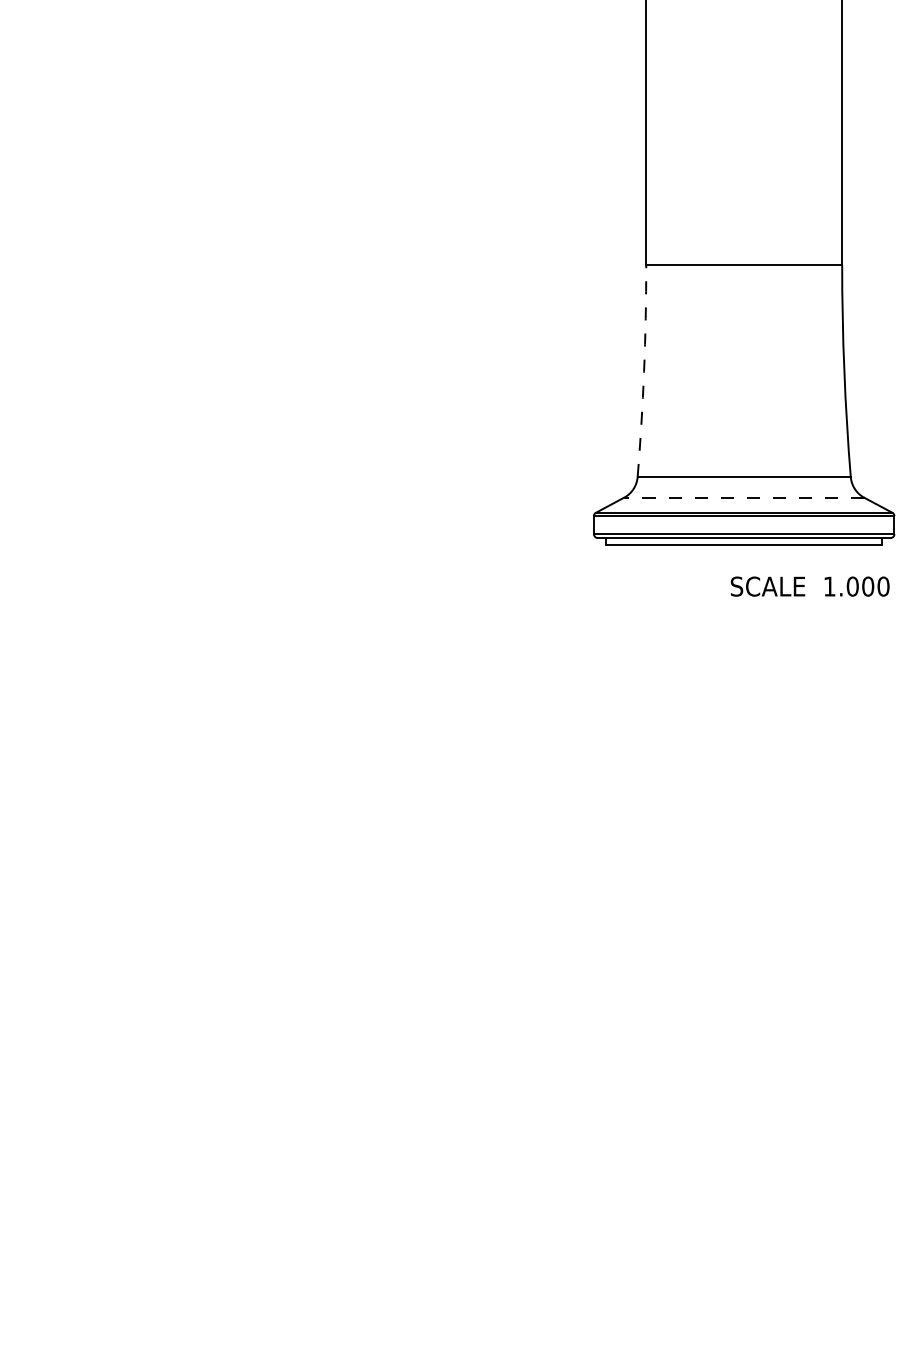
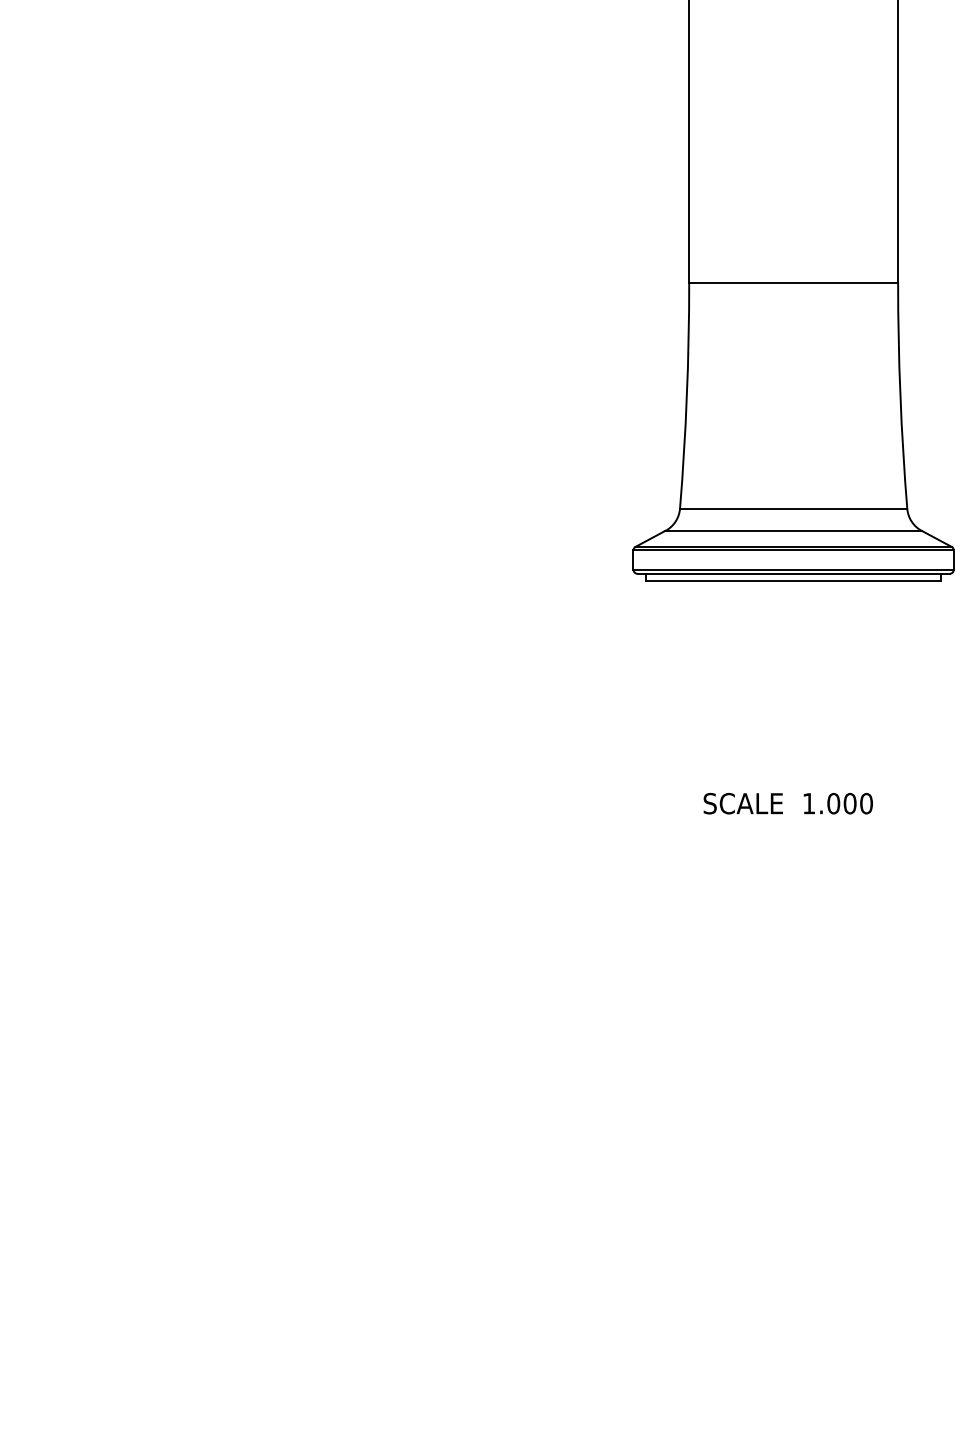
arc: (644, 371) -> (687, 396), dashed -> solid
line: (743, 497) -> (792, 530), dashed -> solid
text: (809, 586) -> (787, 803), moved

